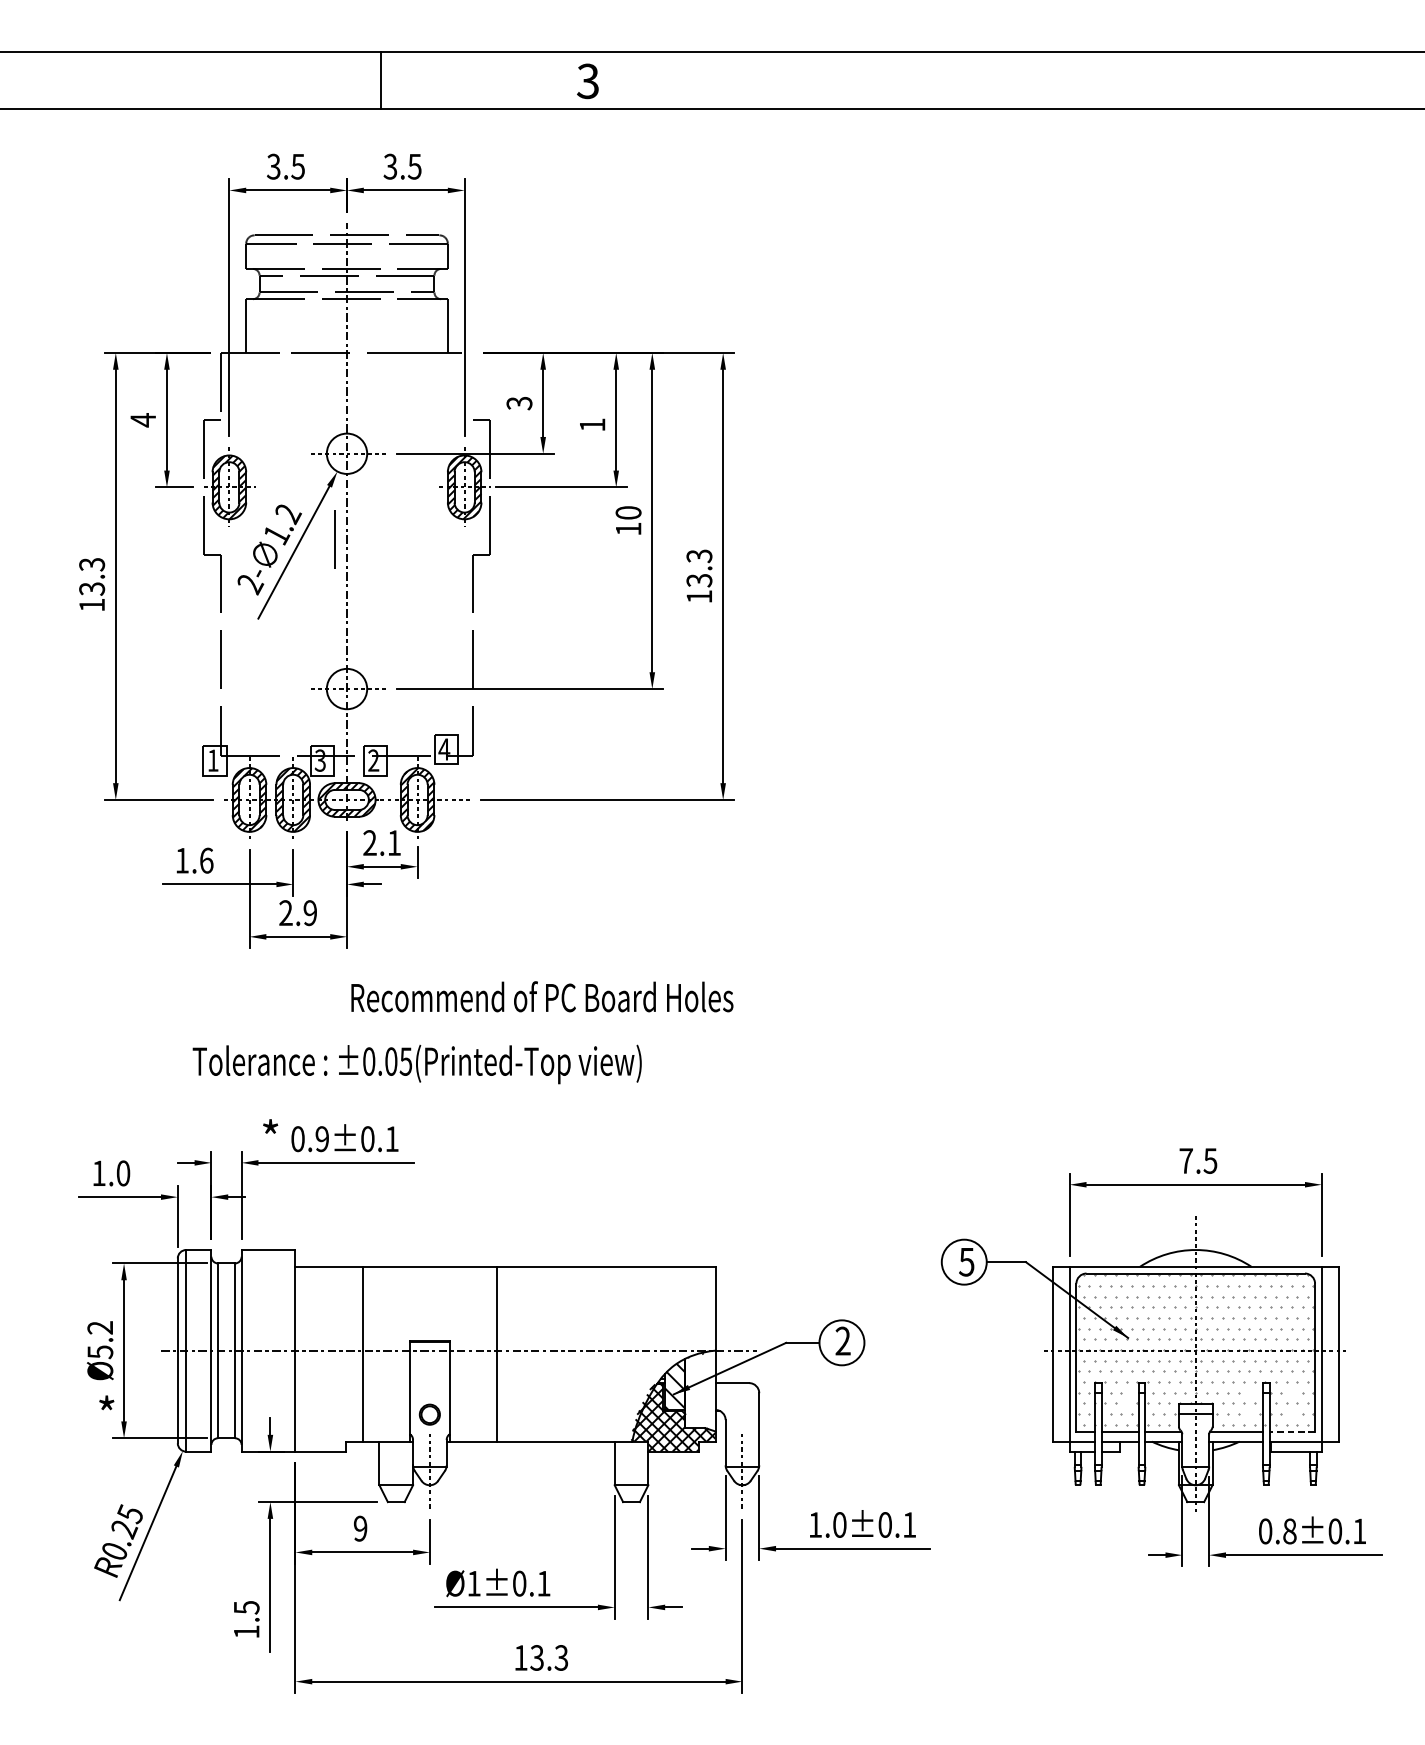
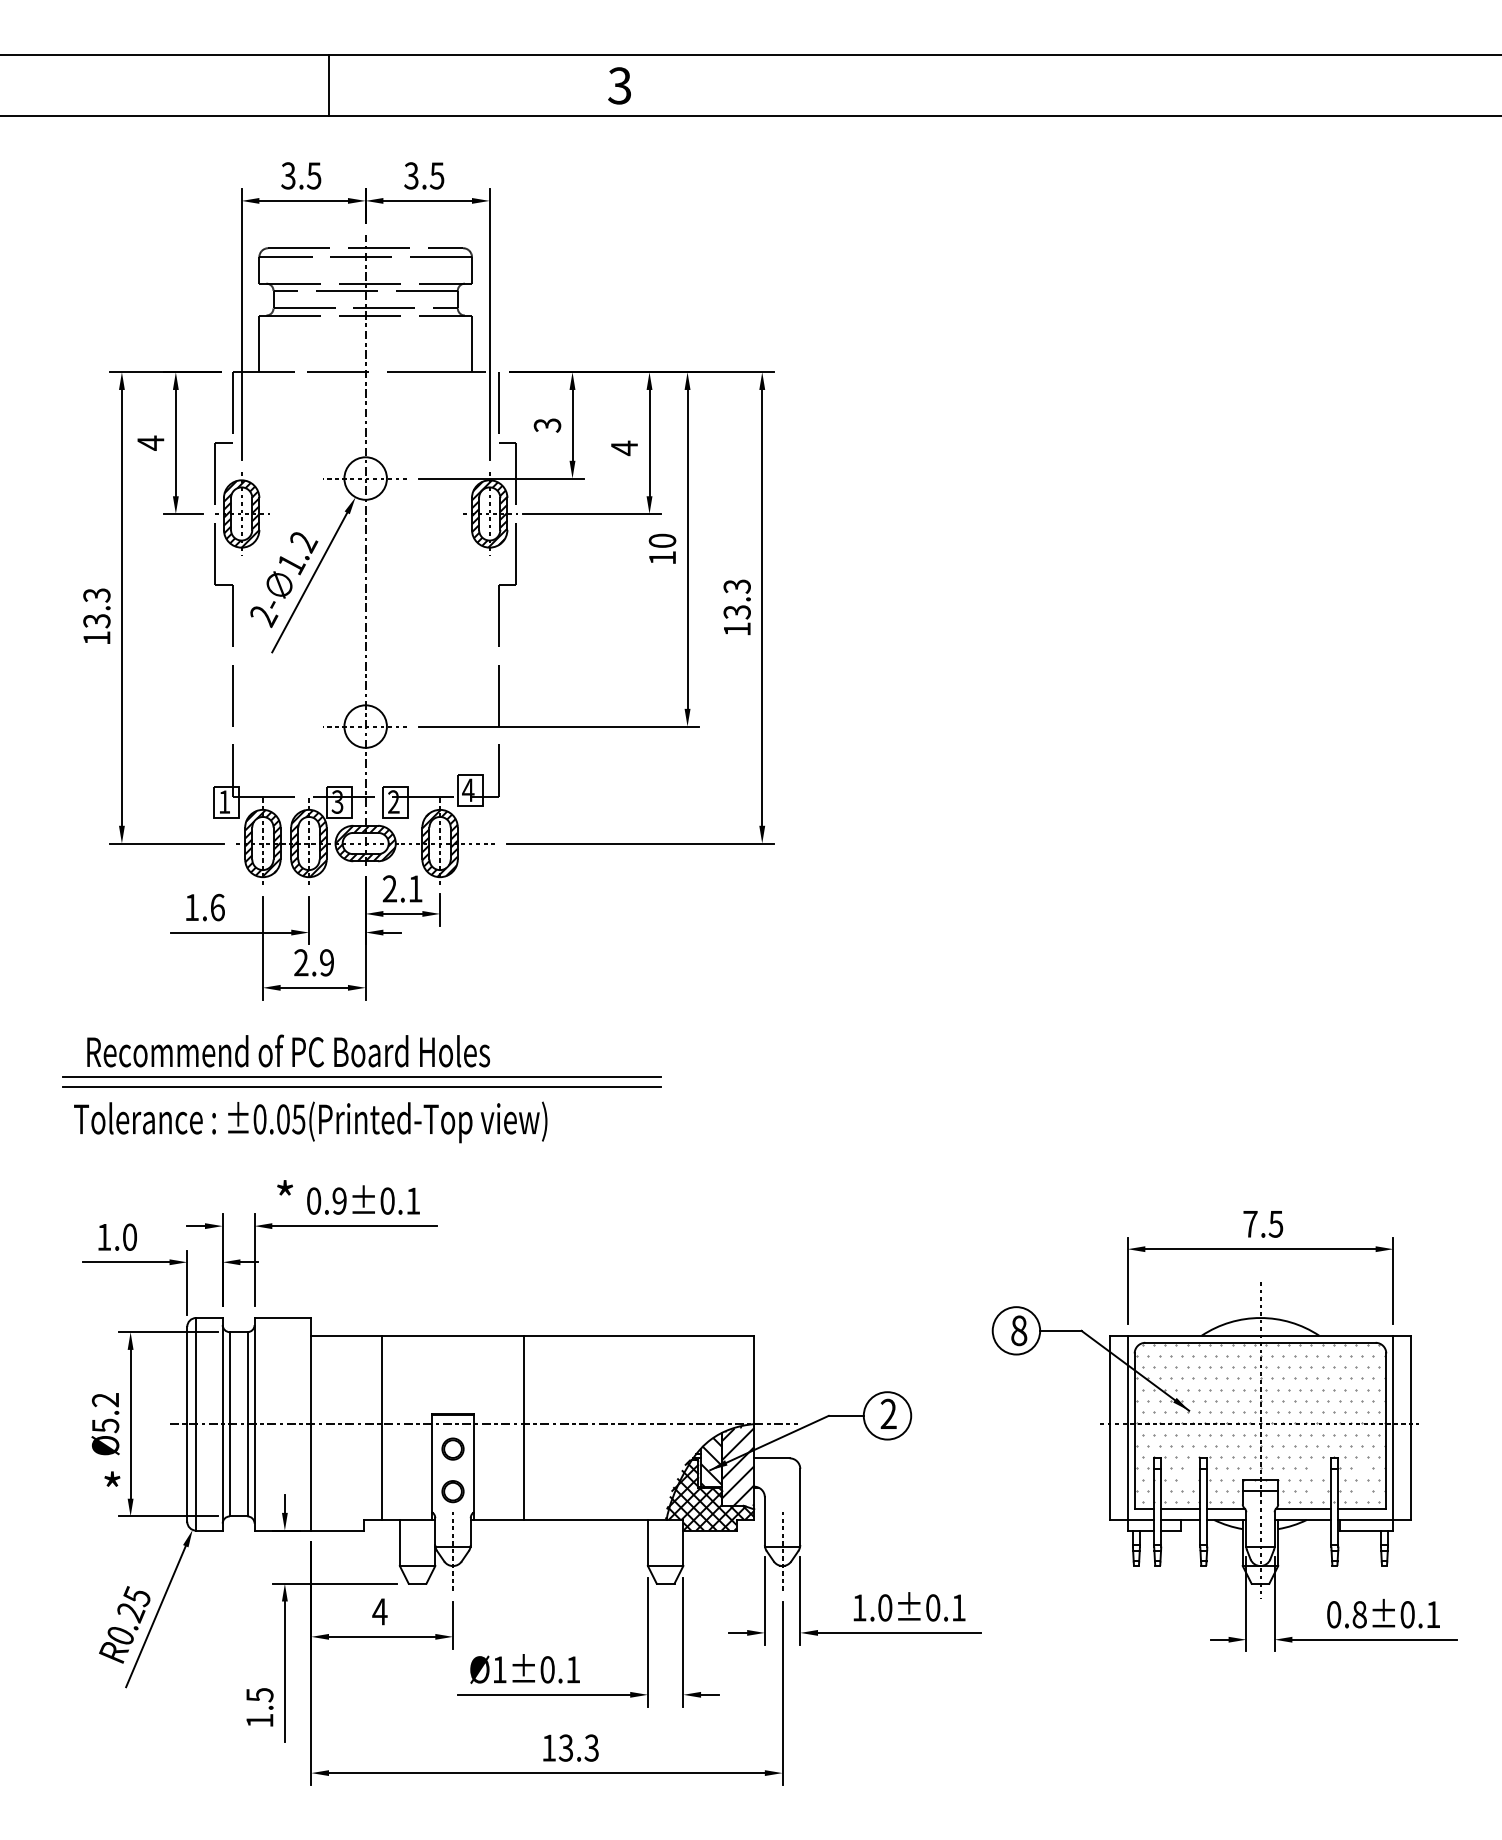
line: (380, 80) -> (328, 85), moved
text: (592, 425) -> (624, 448), 1 -> 4
line: (334, 539) -> (498, 402), moved
text: (542, 996) -> (288, 1050), moved
line: (343, 1021) -> (361, 1077), added
line: (343, 1030) -> (361, 1086), added
text: (417, 1064) -> (310, 1122), moved
text: (966, 1261) -> (1018, 1330), 5 -> 8
part: (429, 1373) -> (452, 1448), added
hatch: (700, 1390) -> (738, 1466), added
line: (1292, 1431) -> (1362, 1509), dashed -> solid
text: (360, 1528) -> (379, 1611), 9 -> 4

